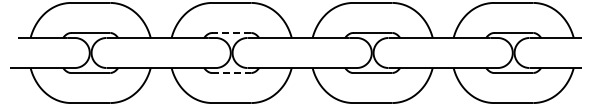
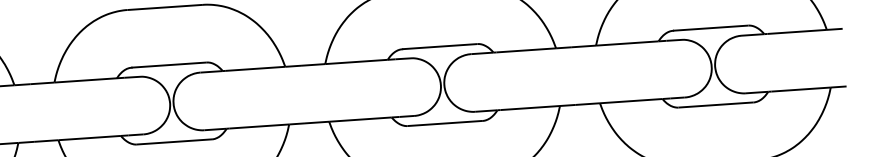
line: (231, 32) -> (168, 64), dashed -> solid
line: (231, 73) -> (174, 142), dashed -> solid

